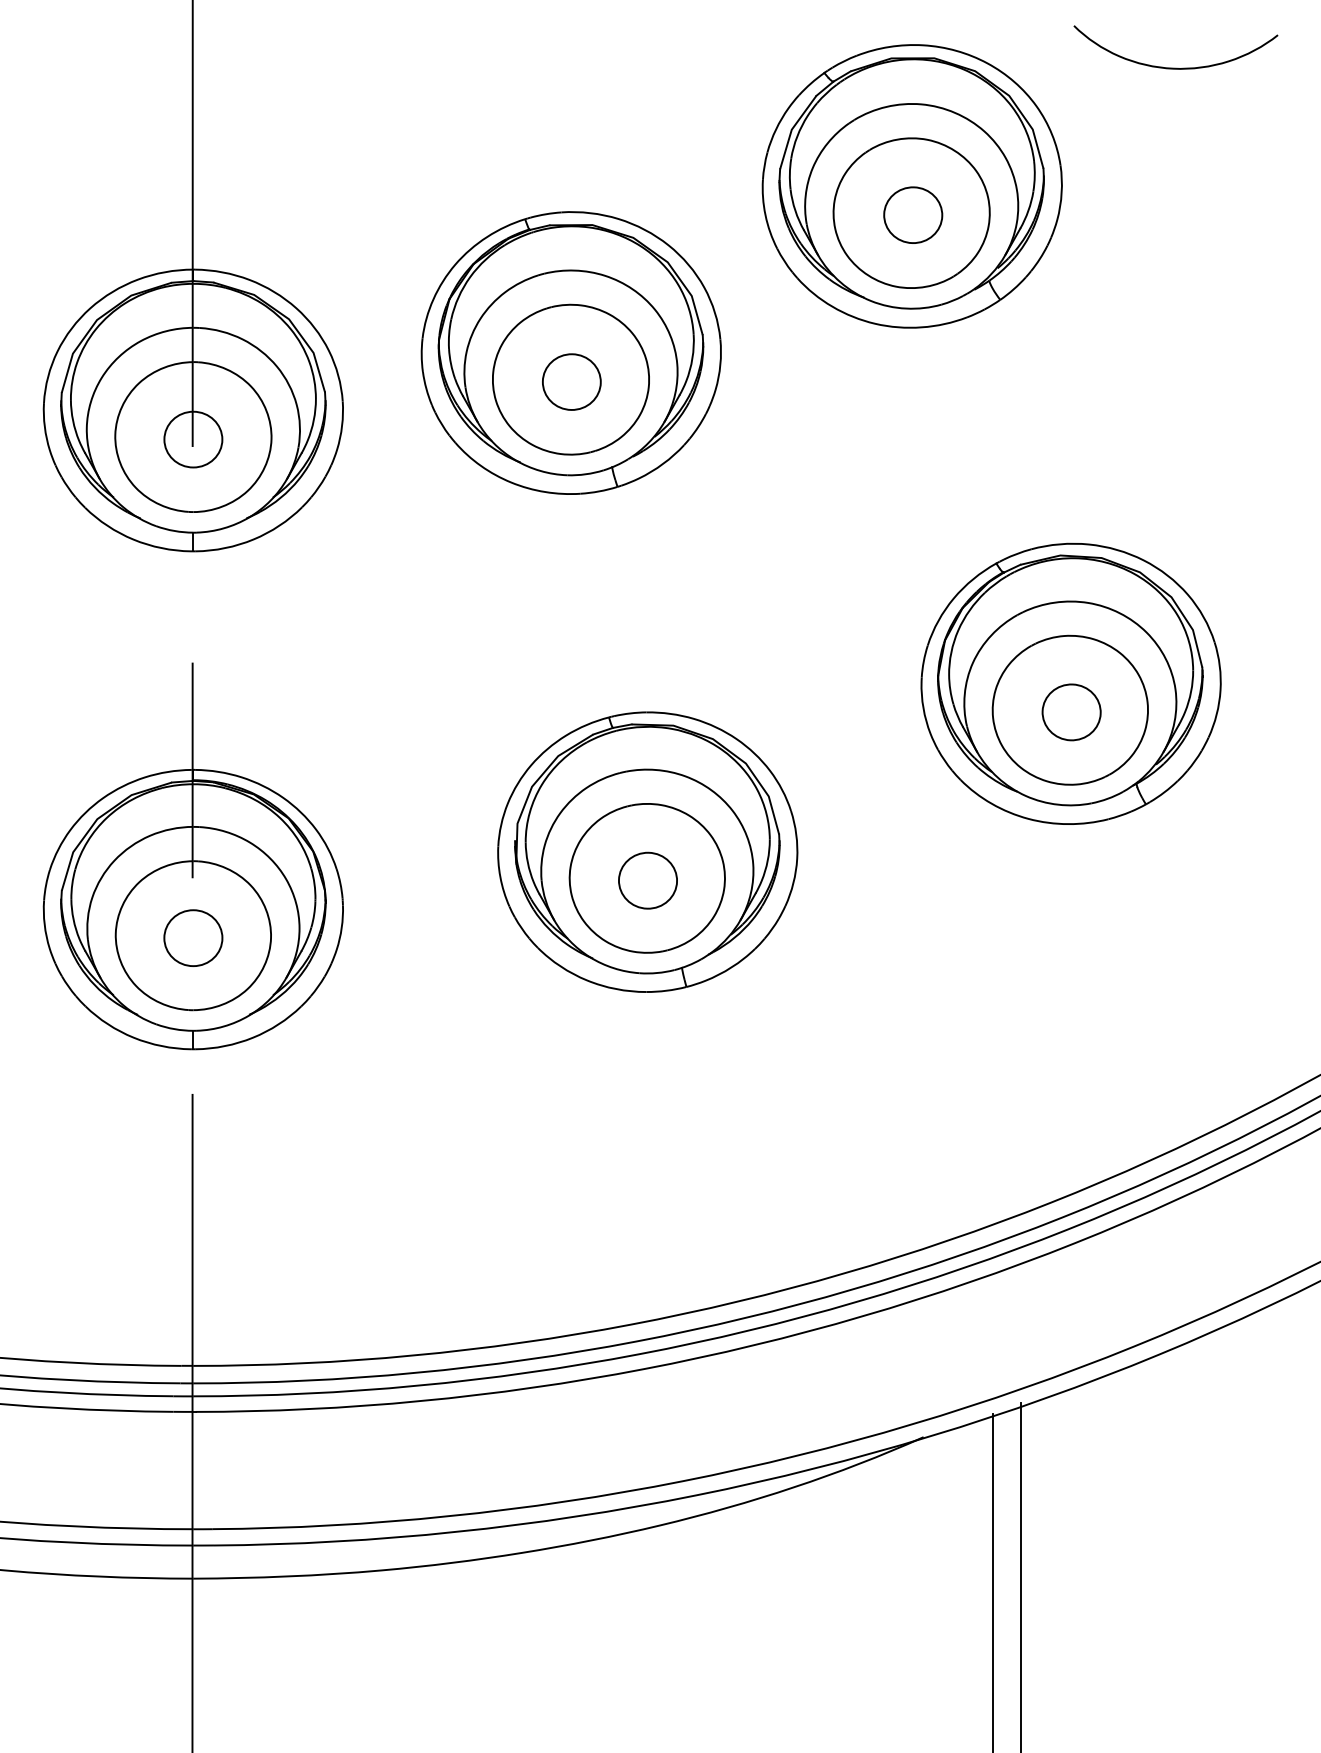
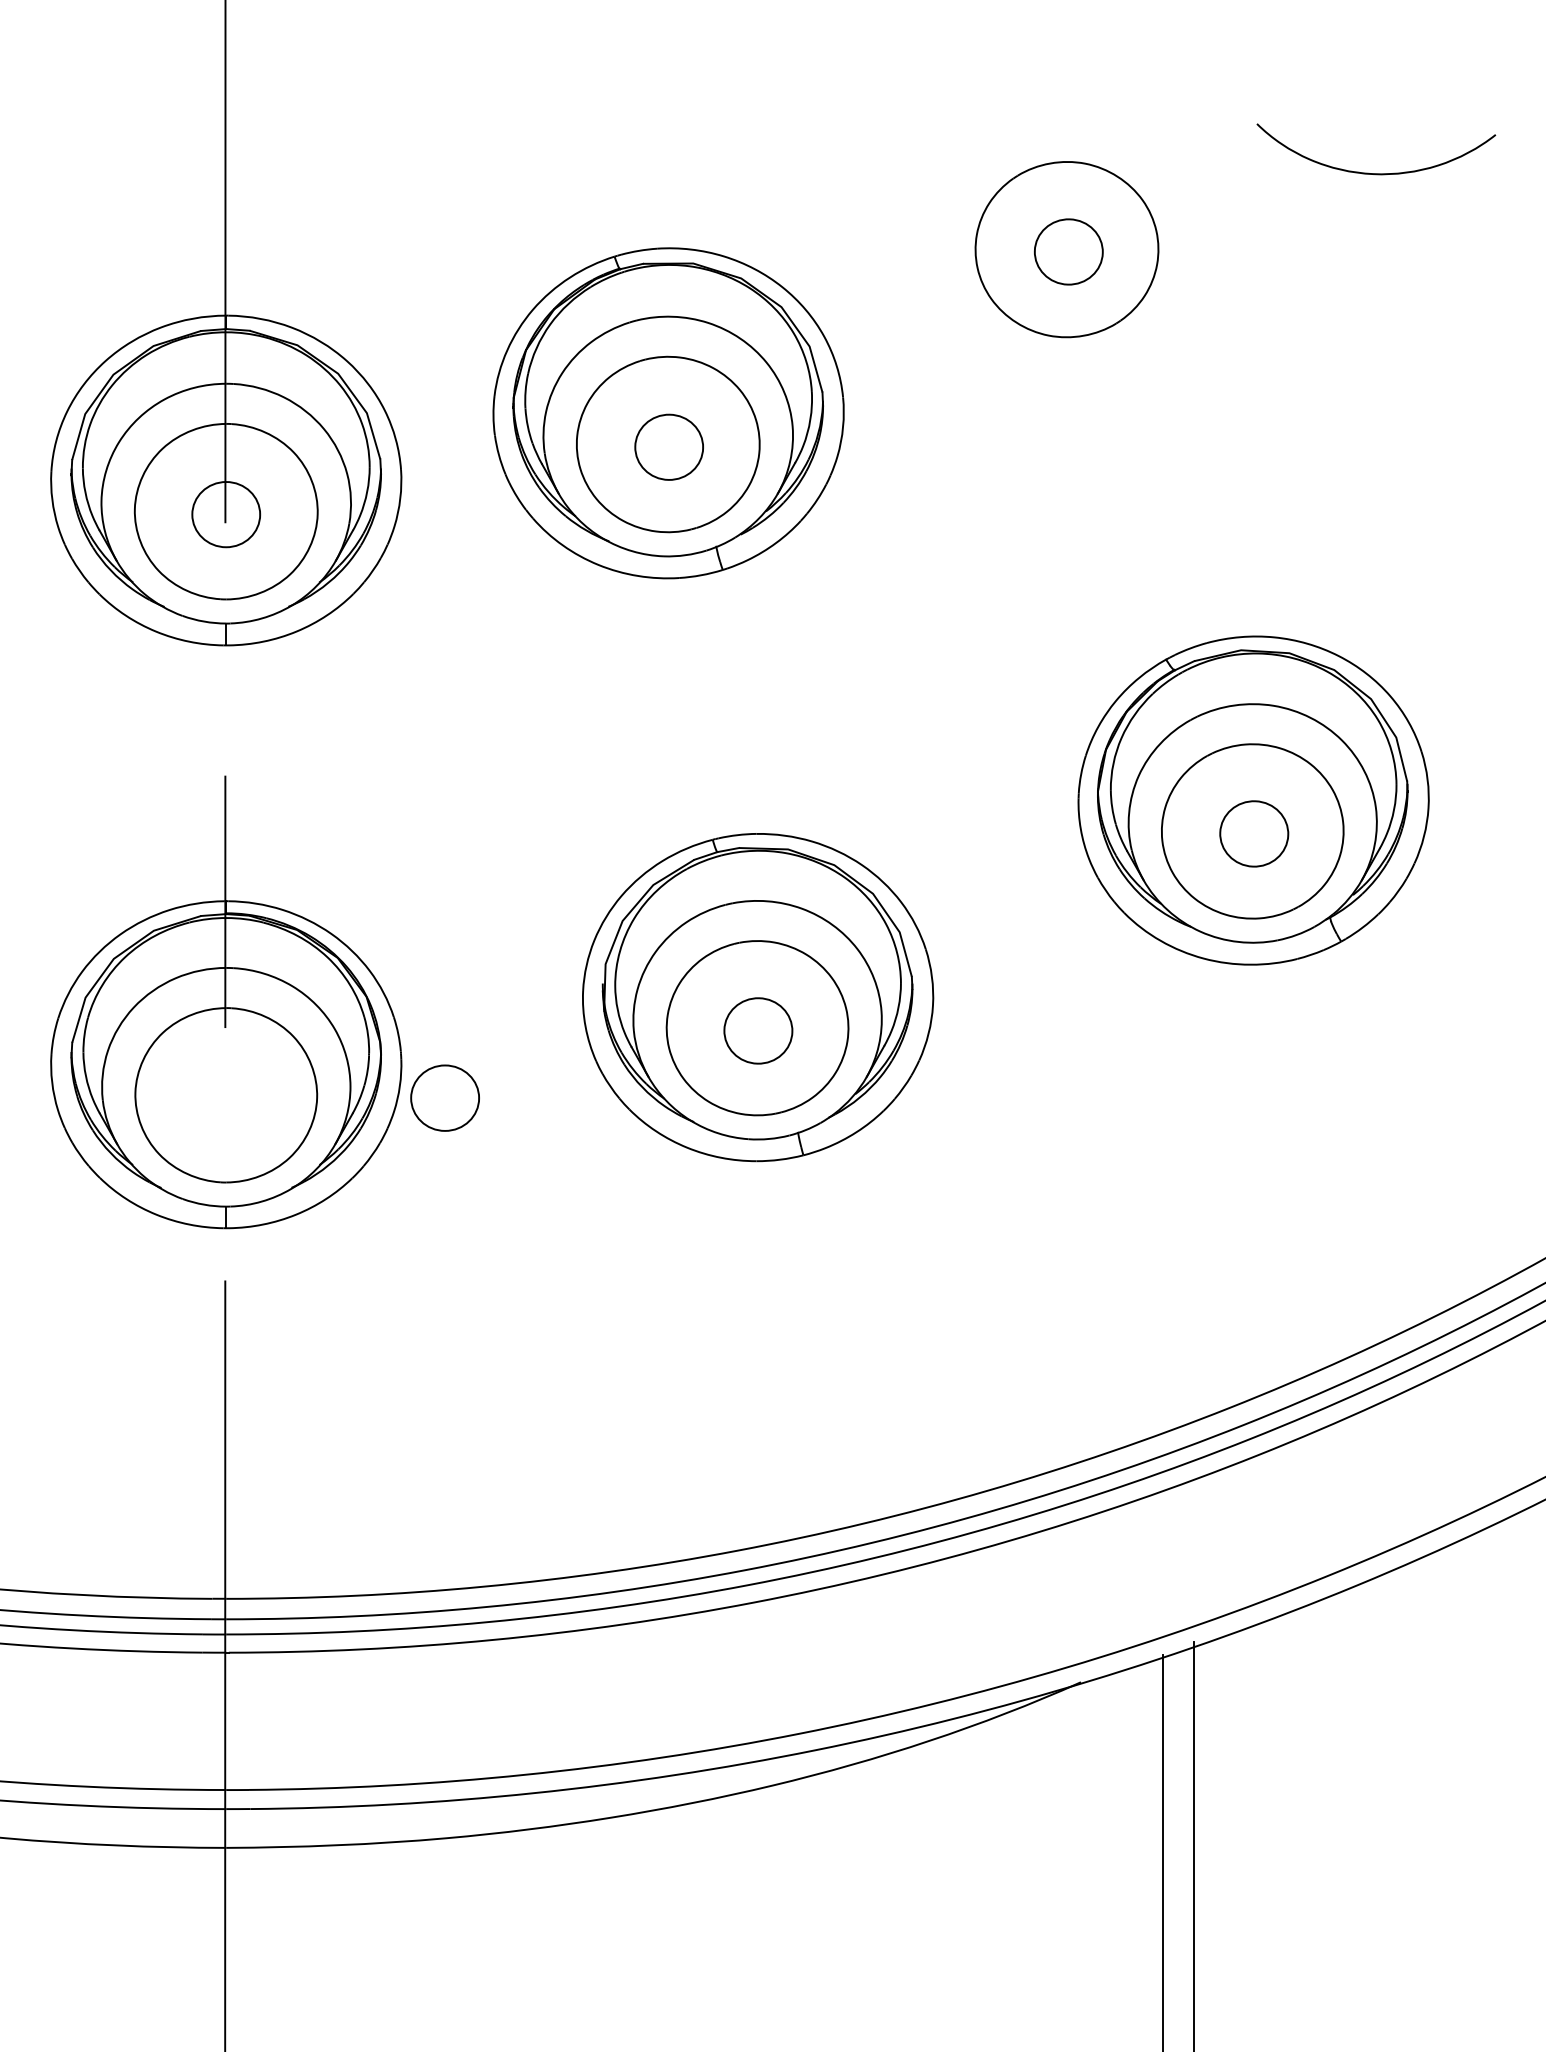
curve: (1175, 67) -> (1375, 172), moved
part: (911, 186) -> (1066, 218), removed
part: (193, 937) -> (445, 1097), moved

